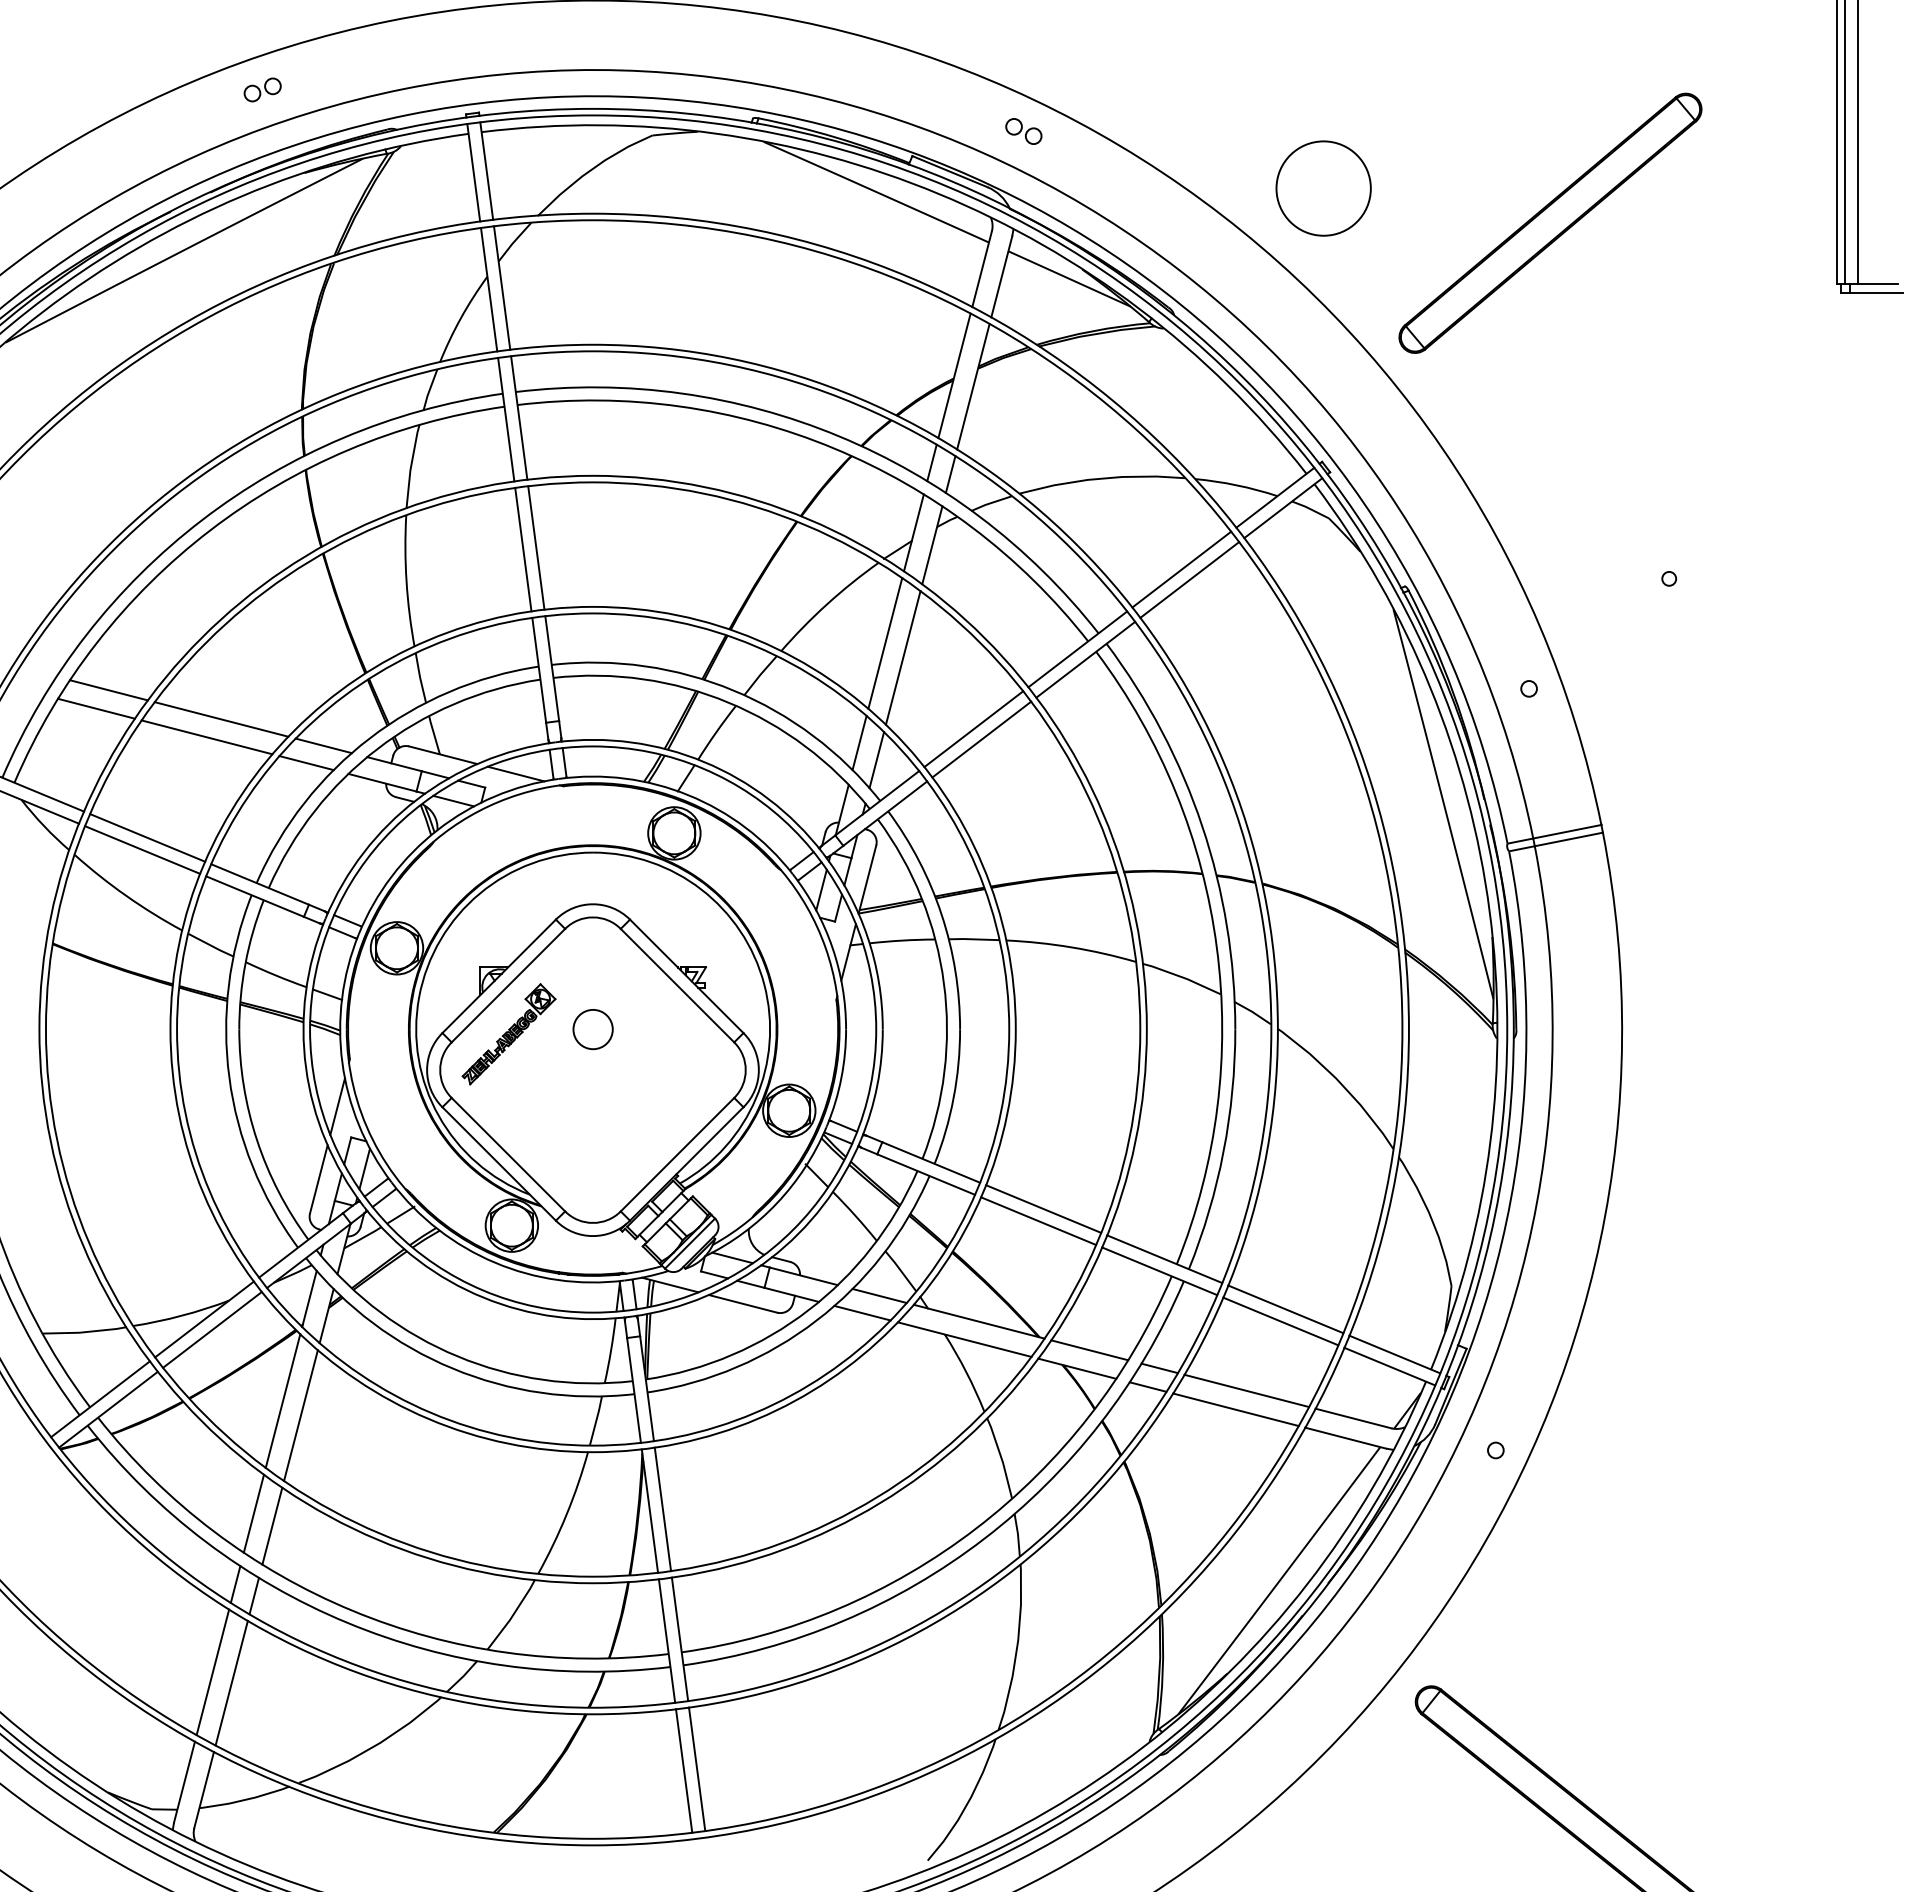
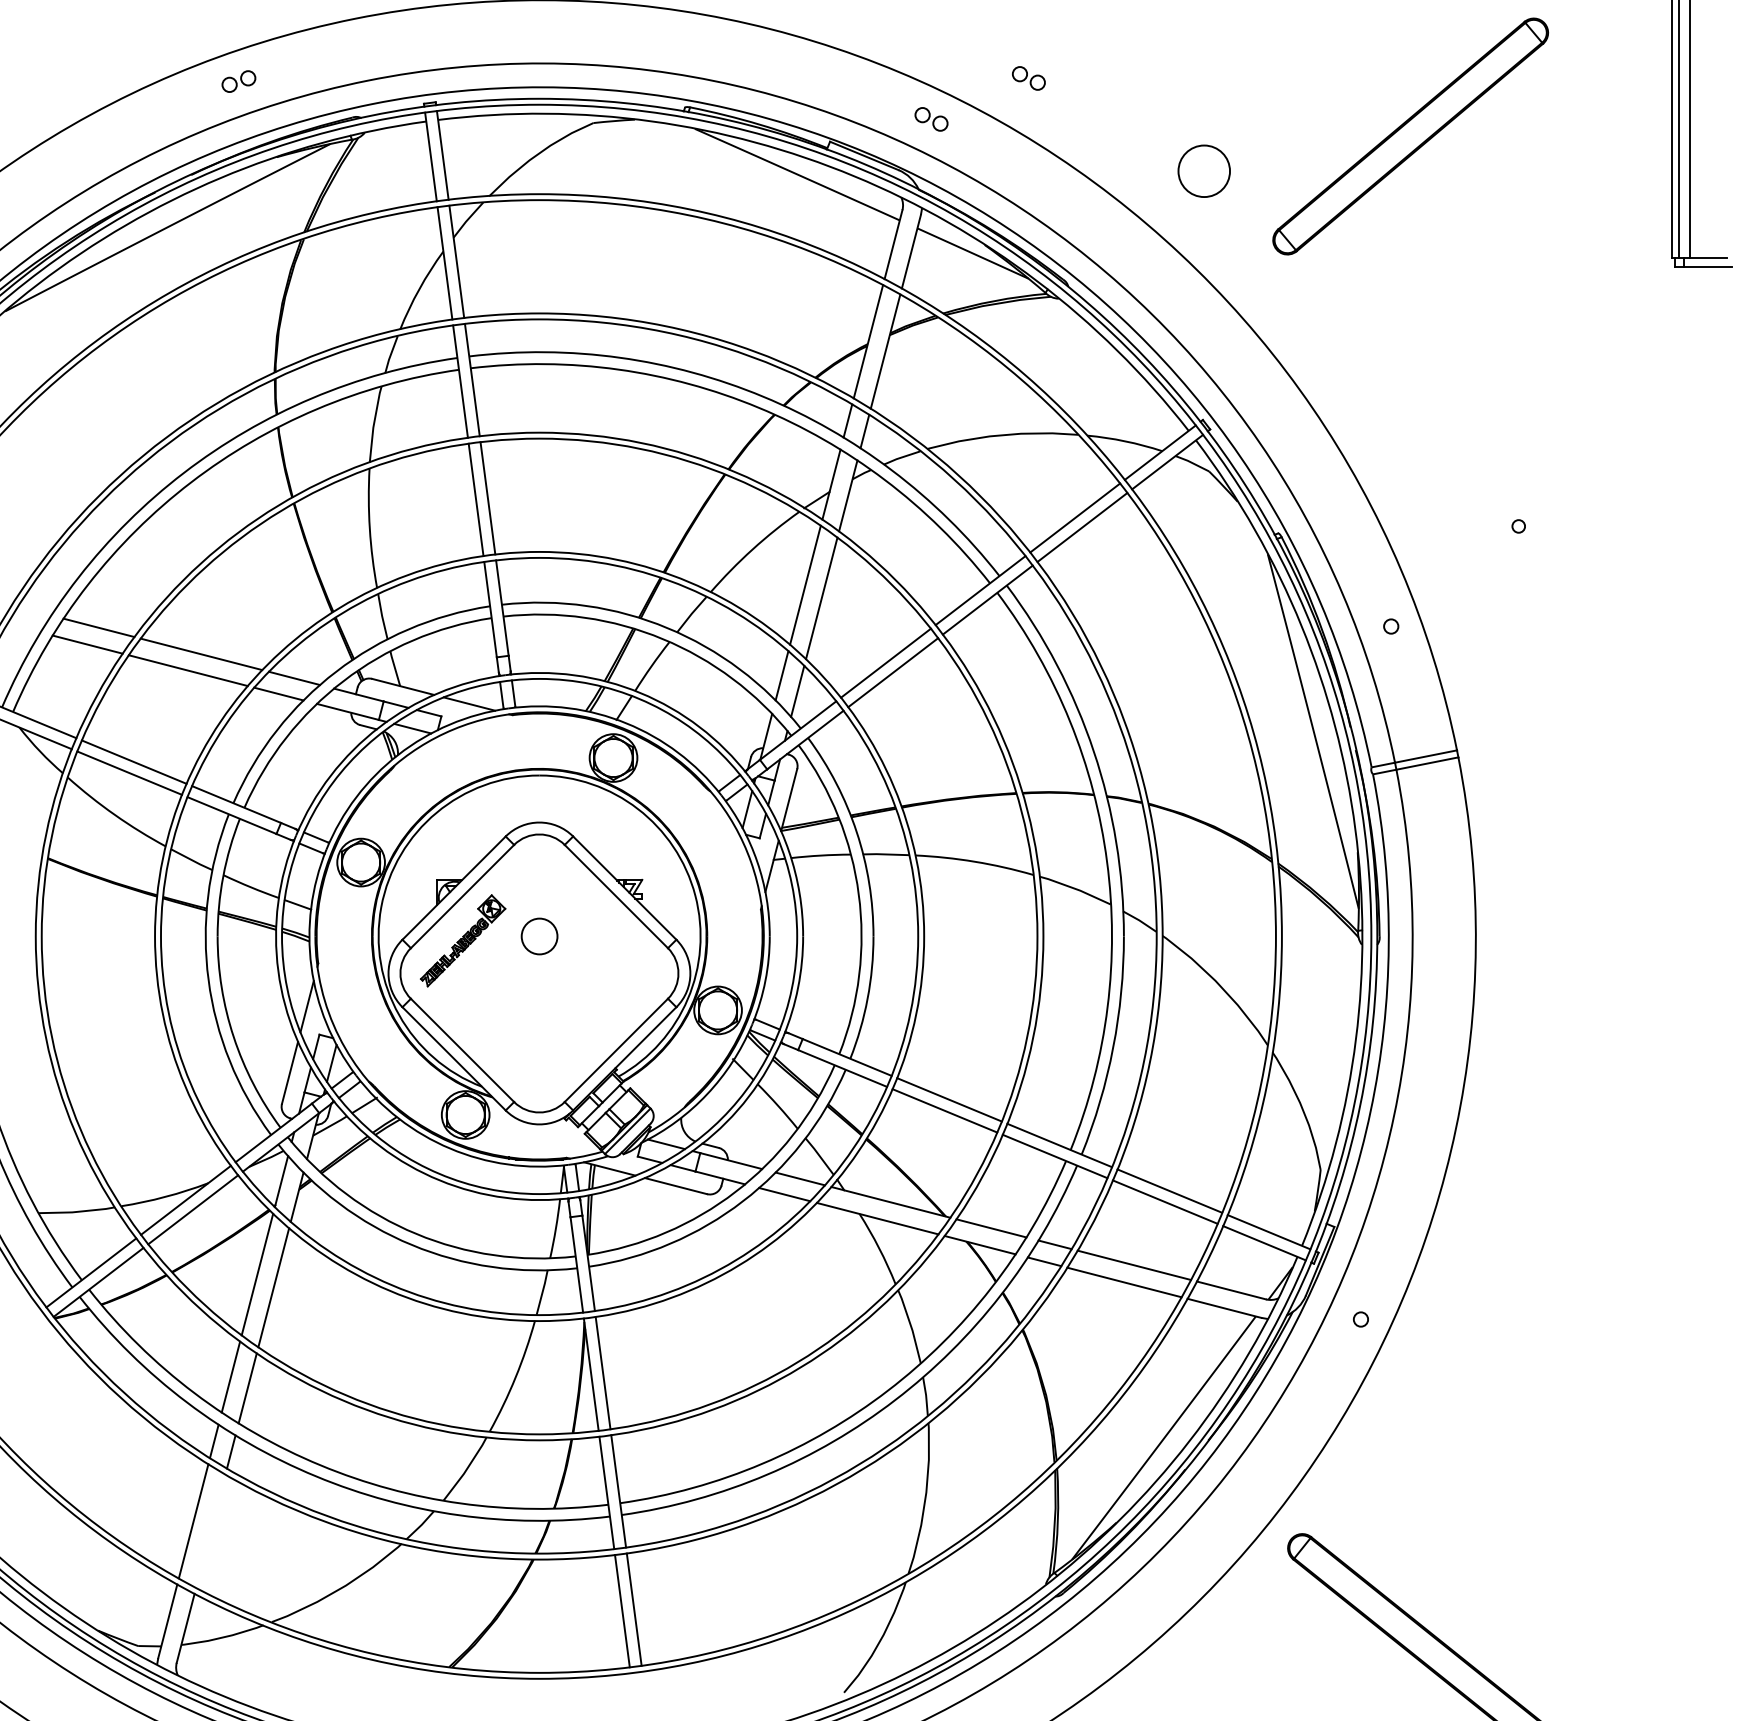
part: (1130, 86) -> (1028, 78), added
circle: (1323, 188) -> (1204, 171), size x0.6
part: (1550, 222) -> (1410, 135), moved
line: (231, 1682) -> (210, 1530), removed

